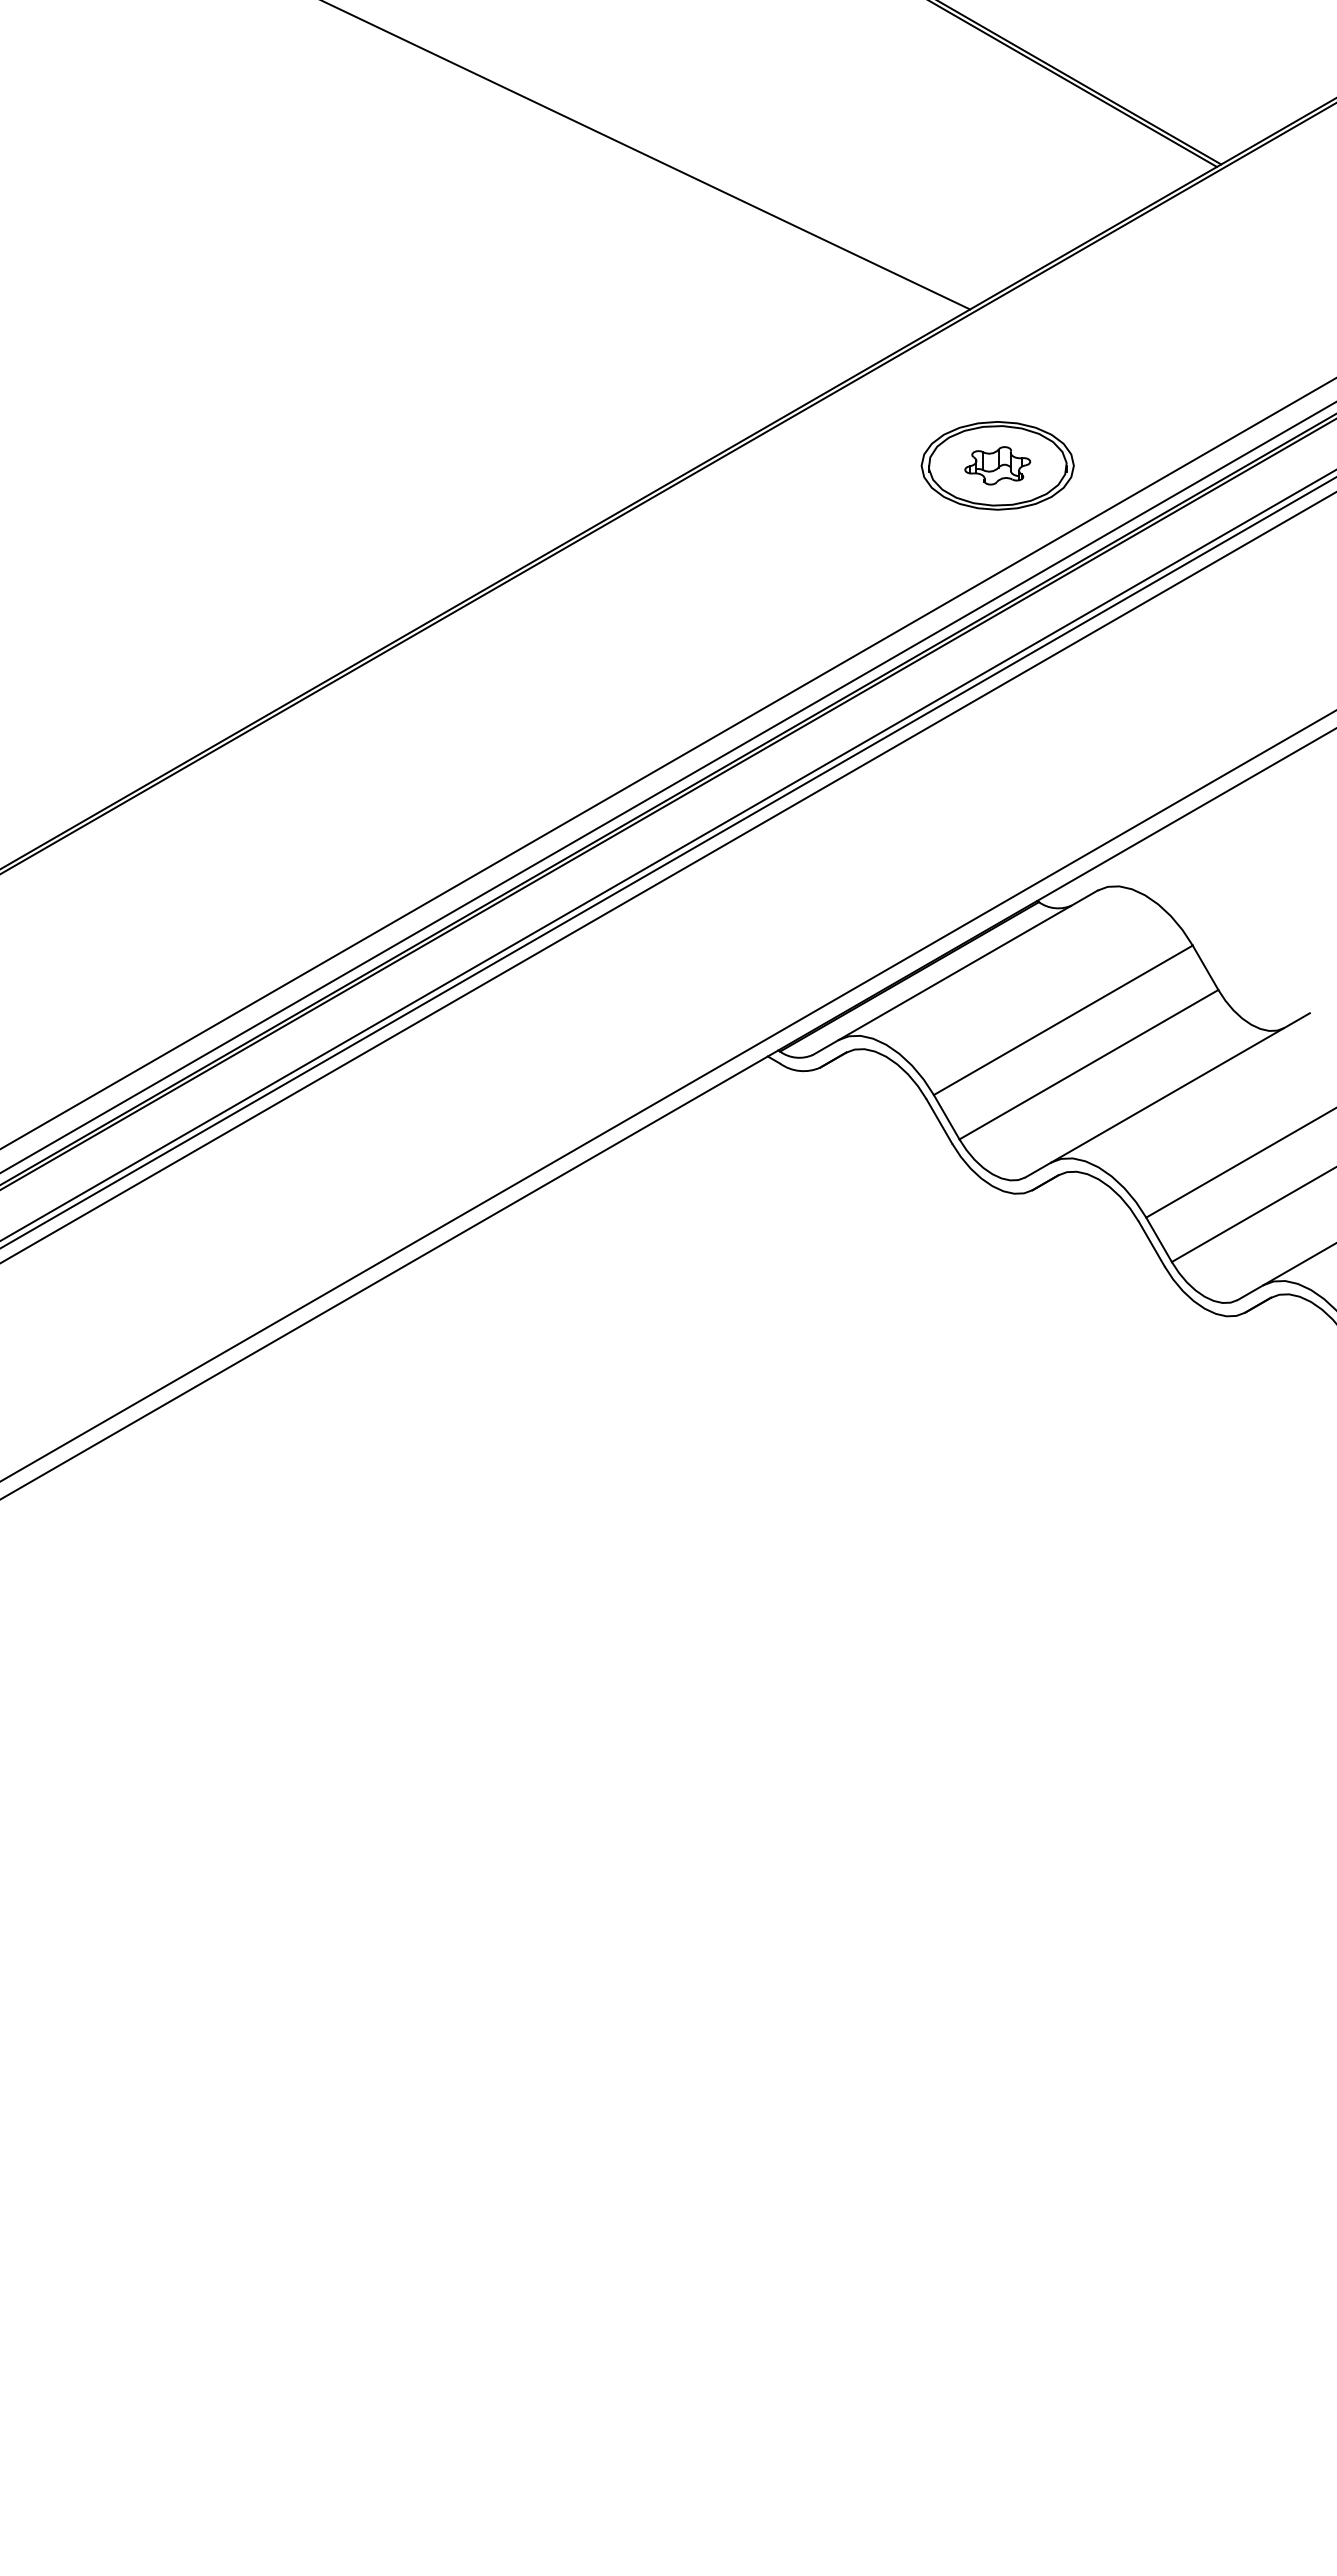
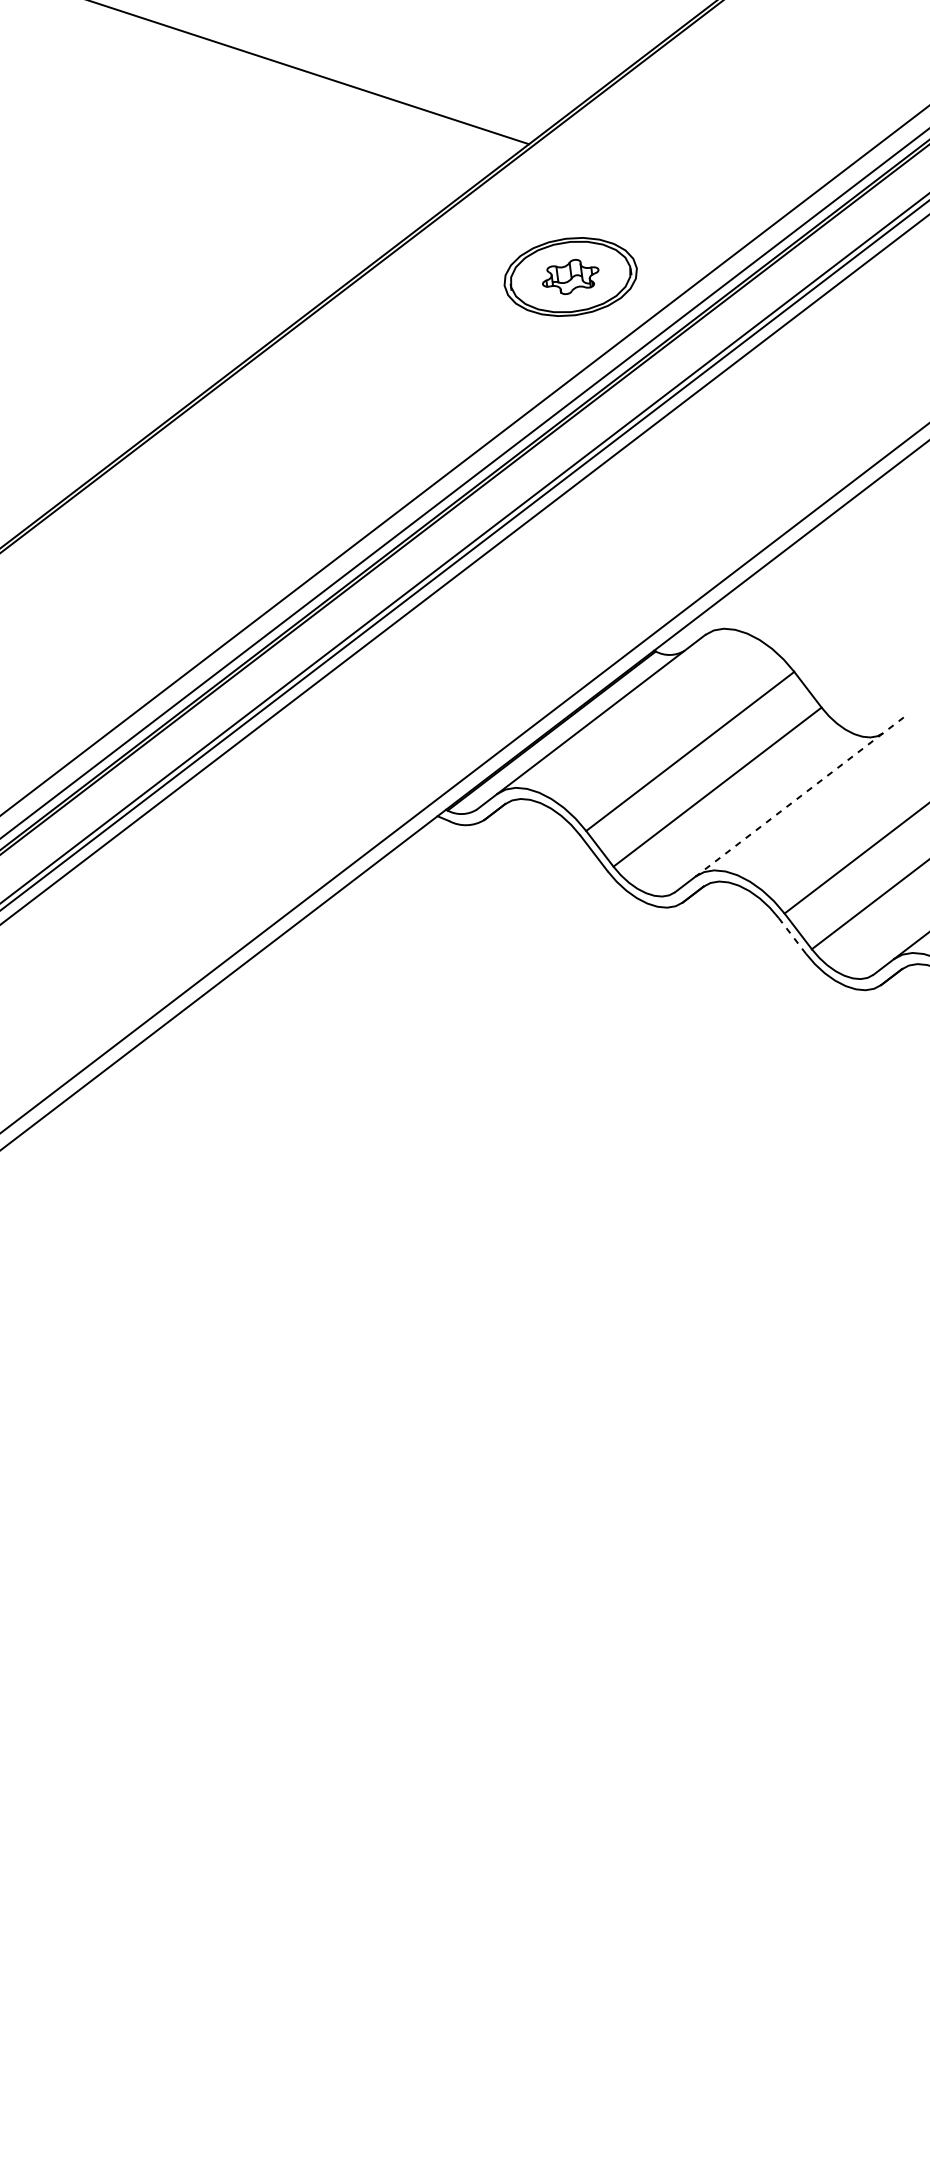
line: (1180, 1088) -> (799, 797), solid -> dashed
line: (1151, 1244) -> (792, 936), solid -> dashed

